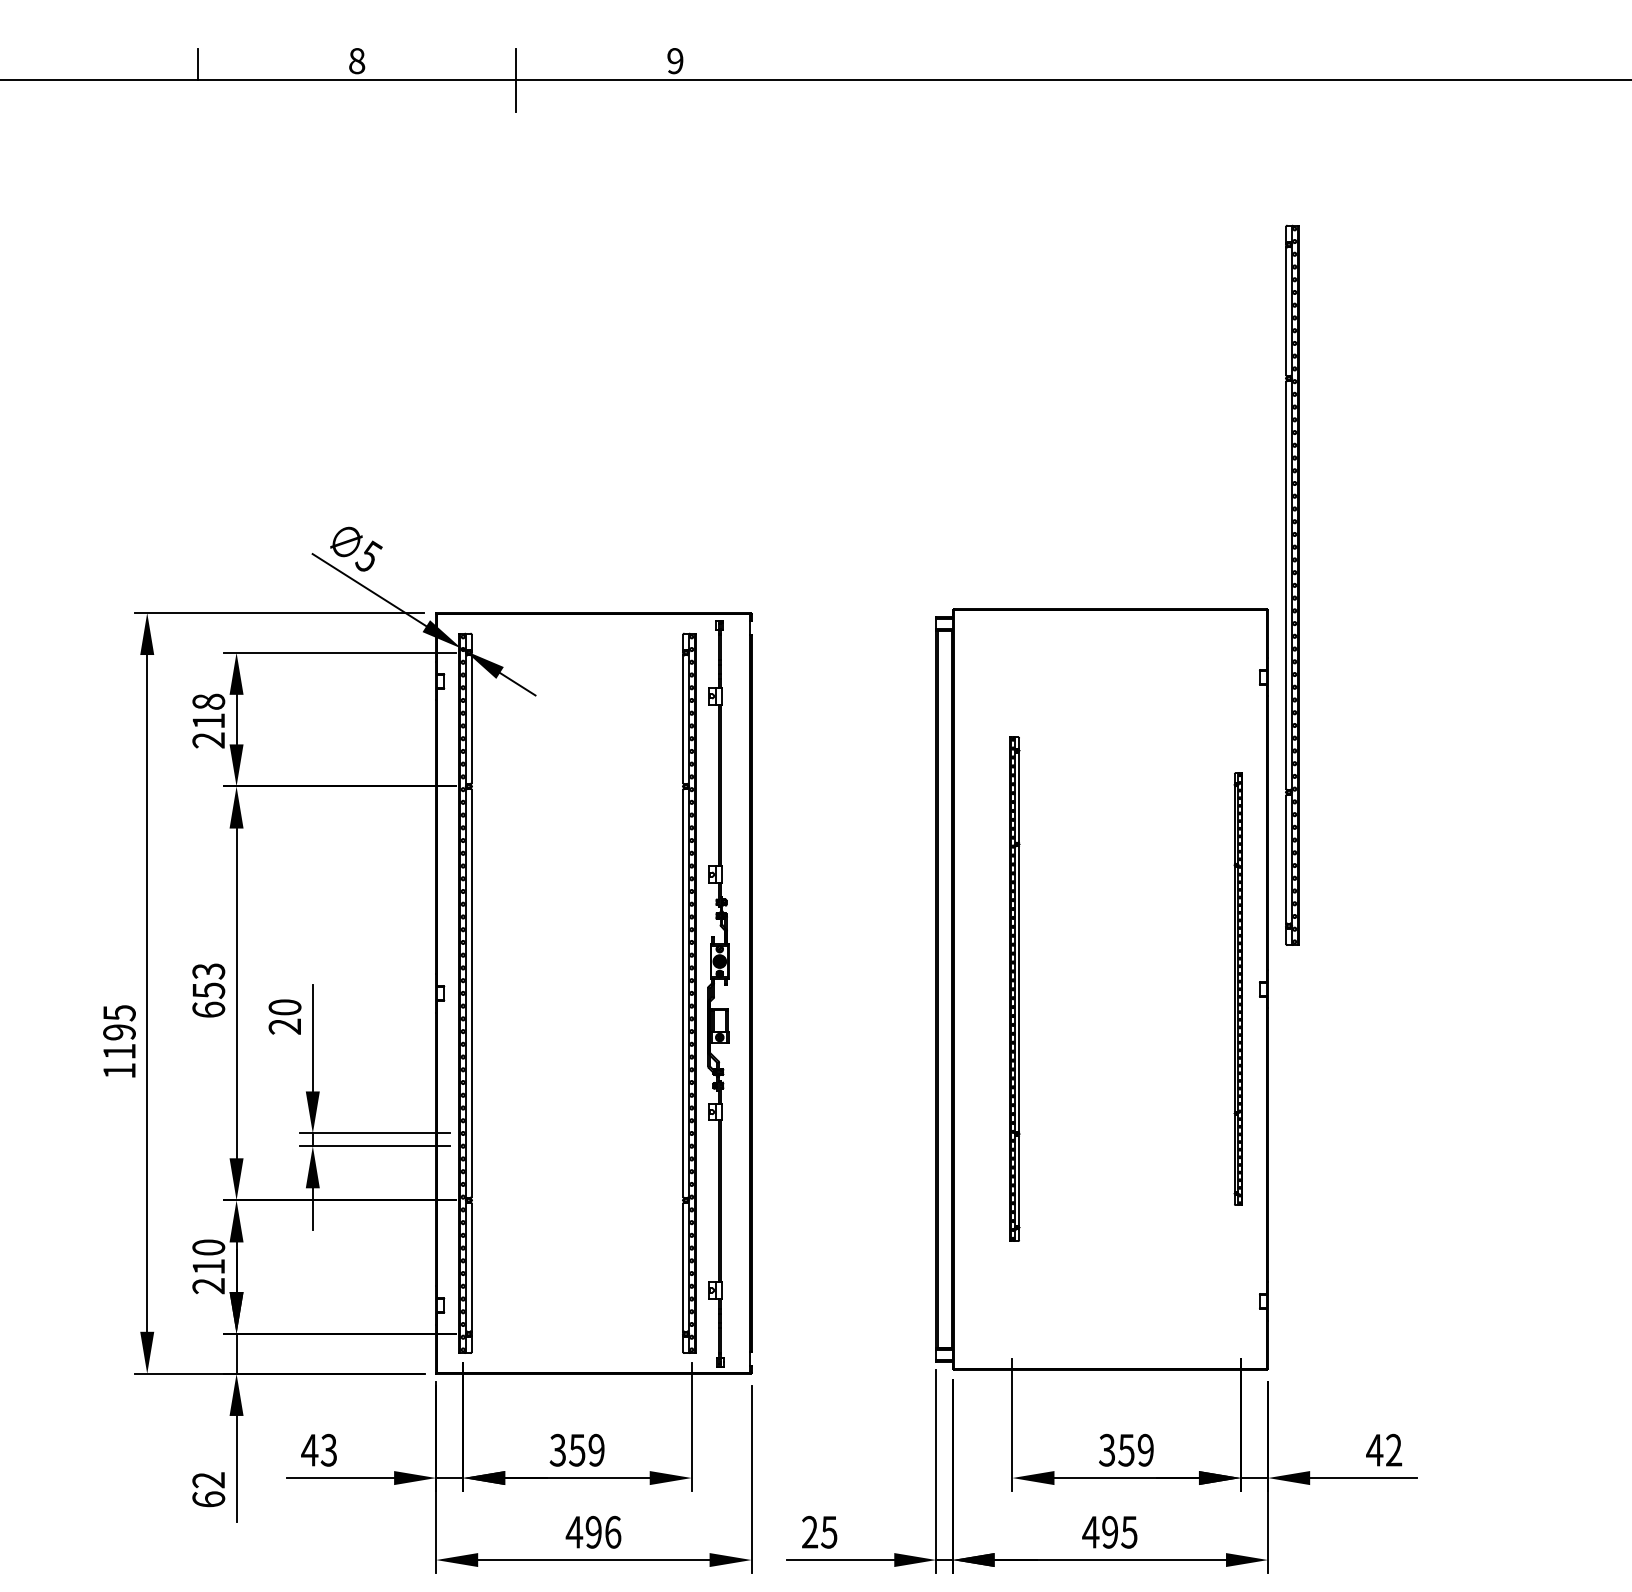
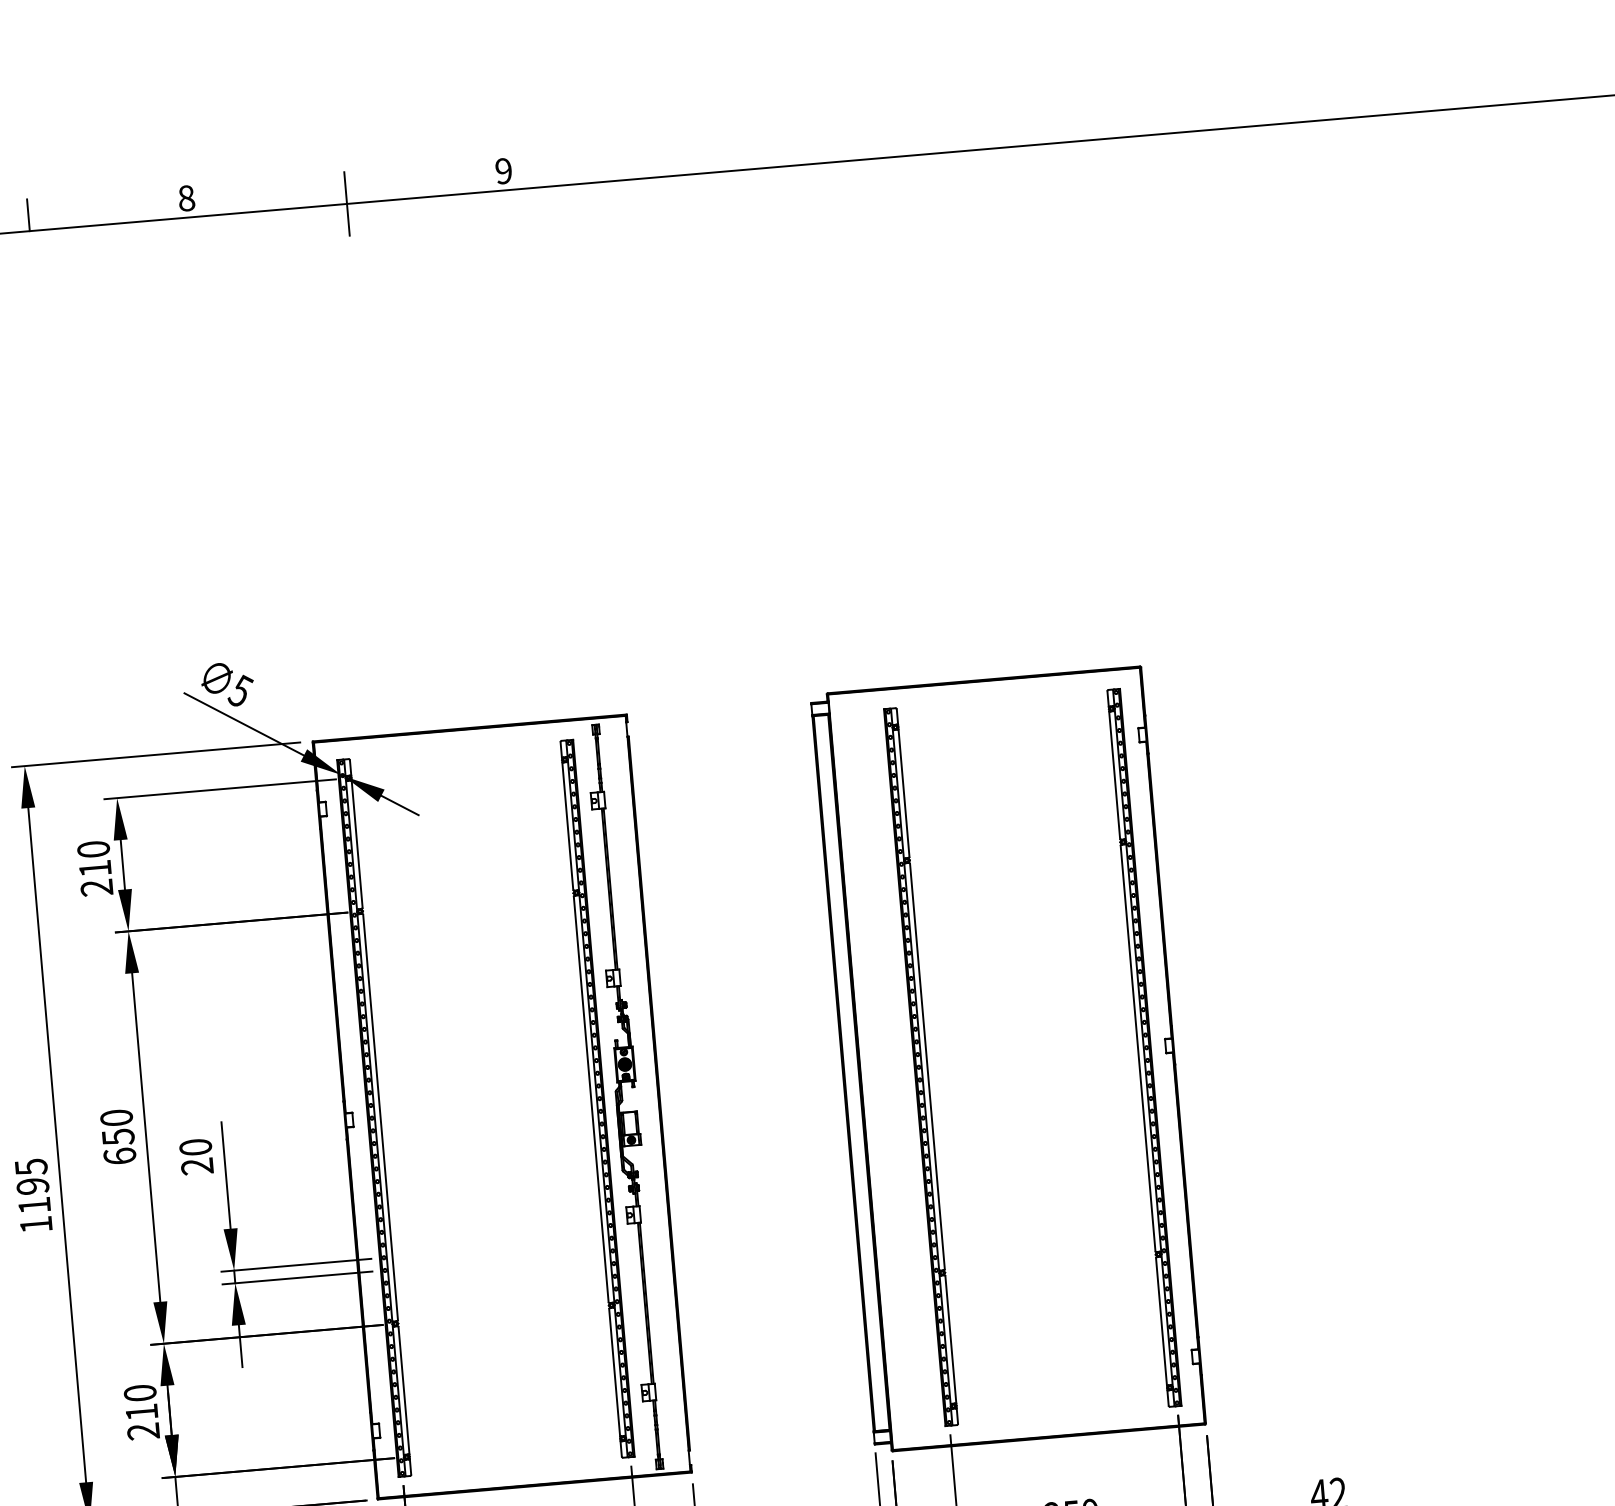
part: (1292, 584) -> (1163, 639), removed
text: (208, 701) -> (93, 849), 218 -> 210
text: (208, 971) -> (116, 1118), 653 -> 650
part: (1014, 988) -> (920, 1066), size x1.43
part: (1238, 988) -> (1144, 1047), size x1.67

